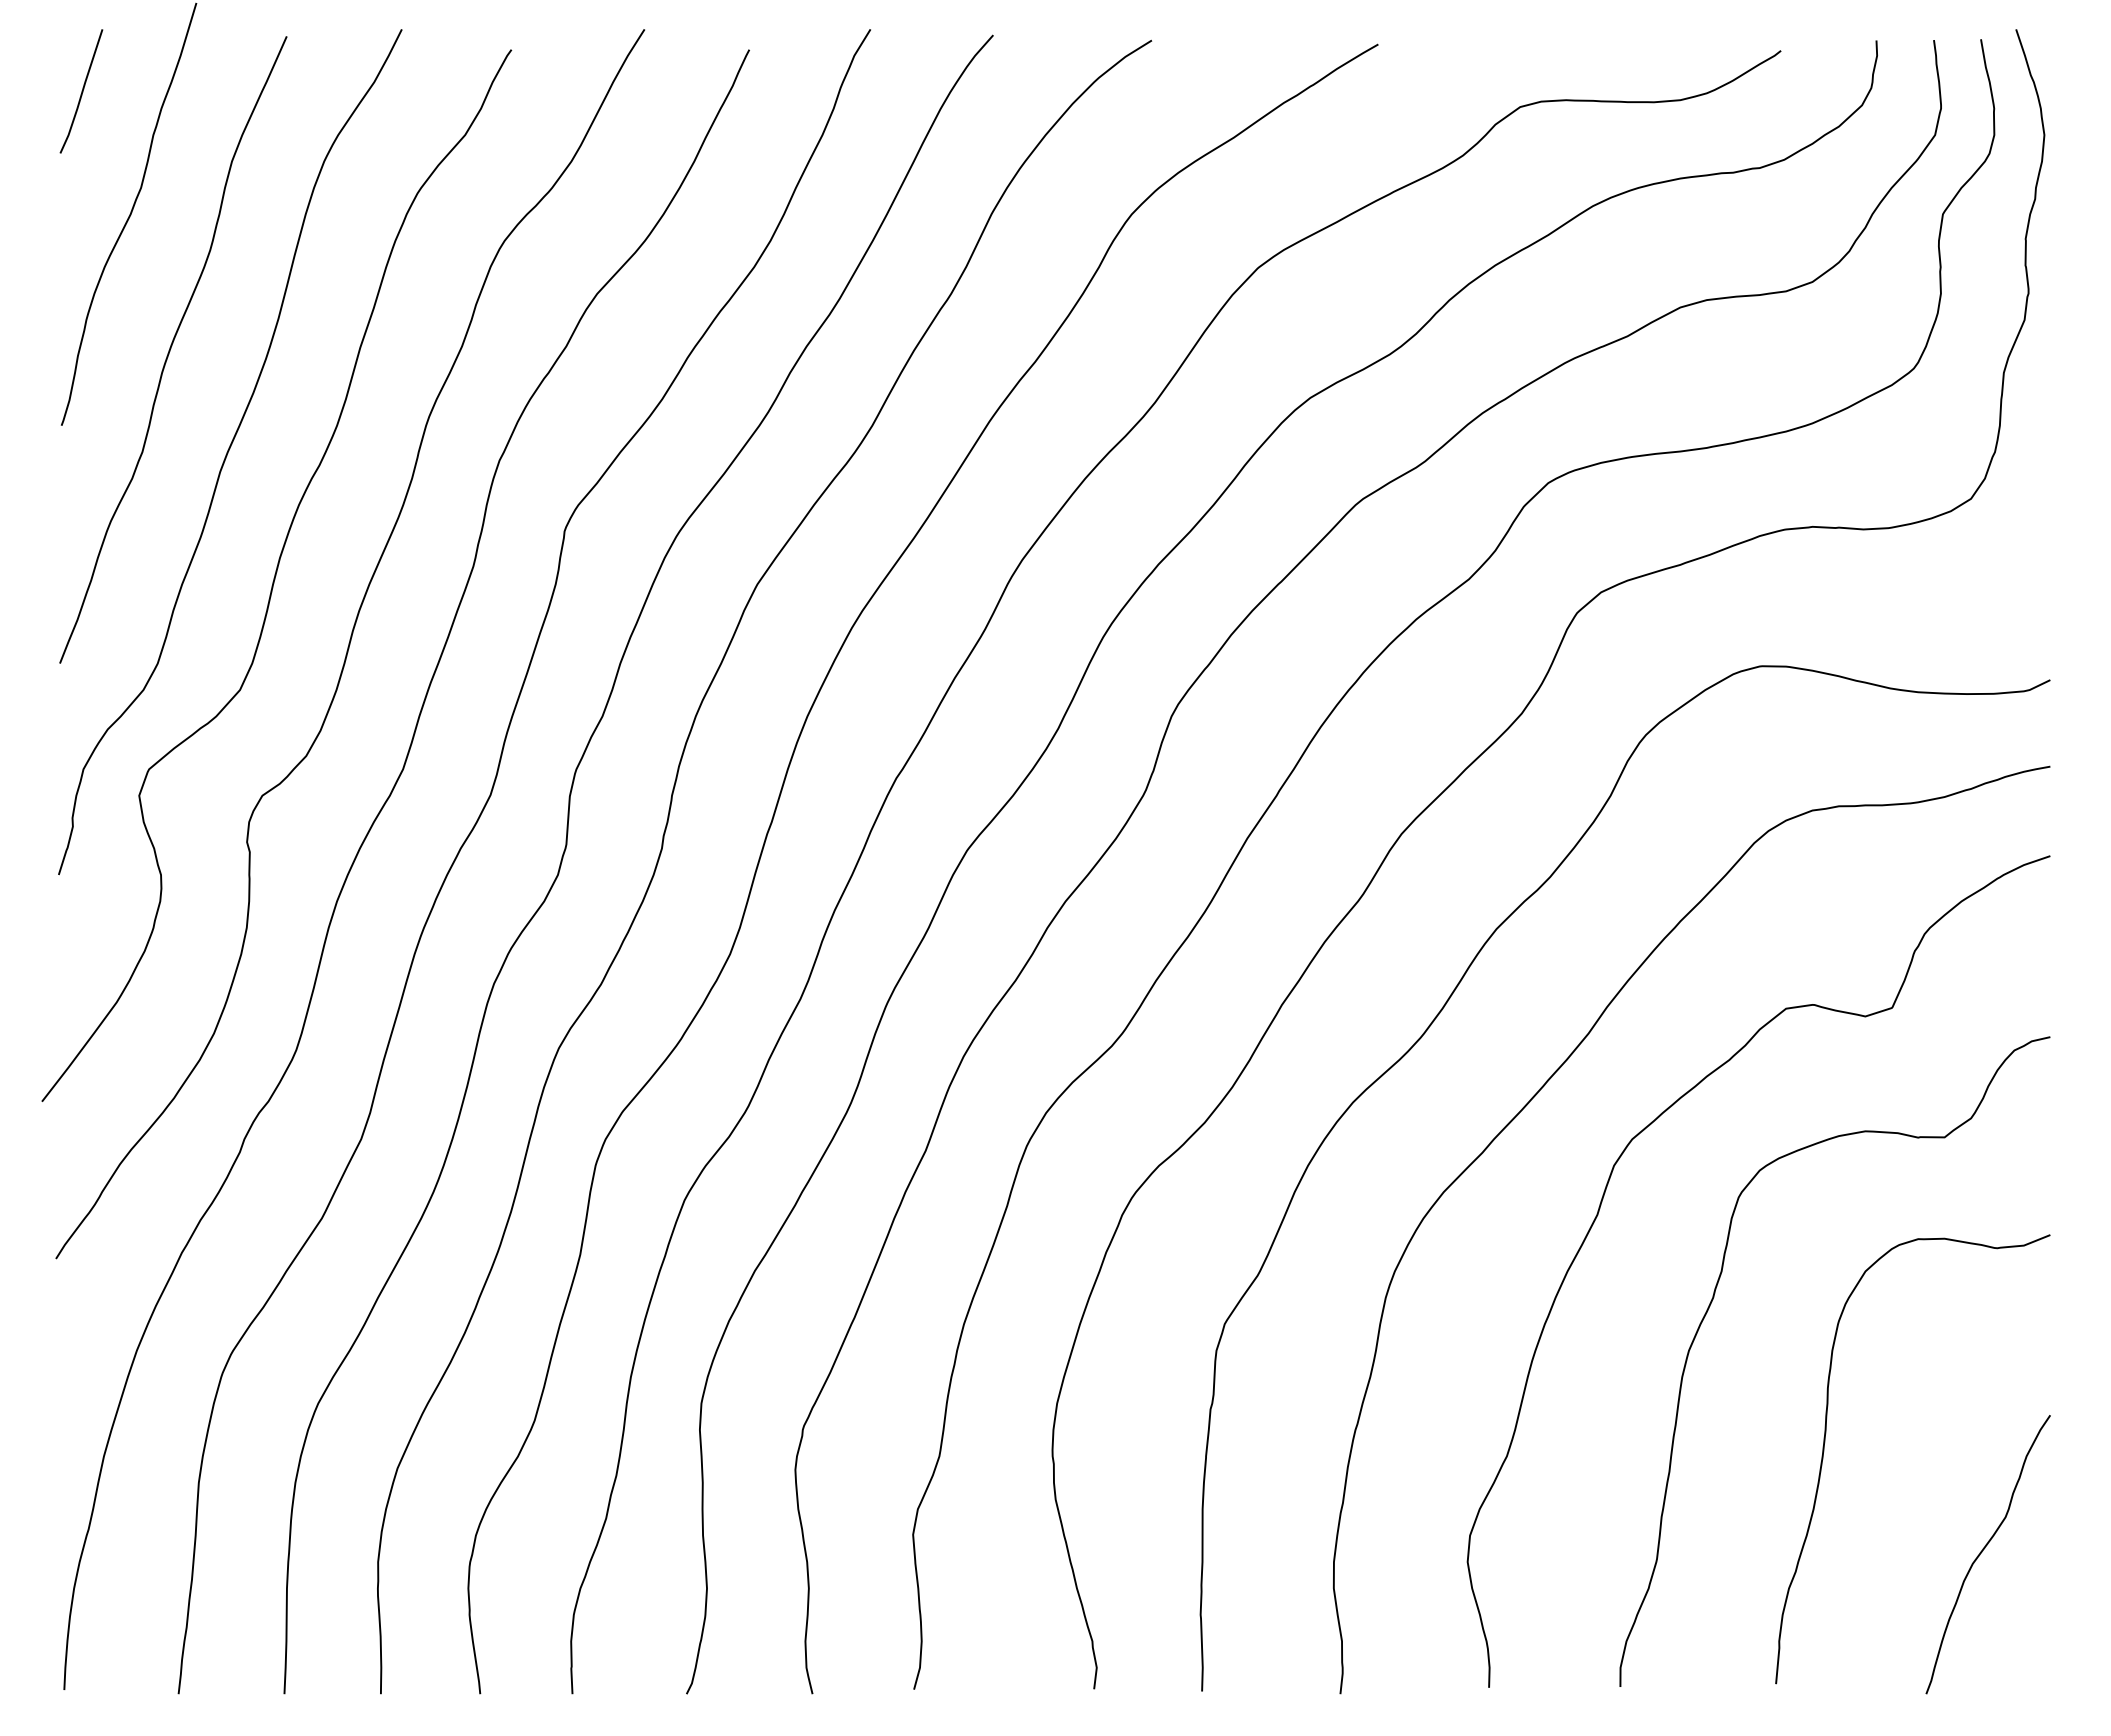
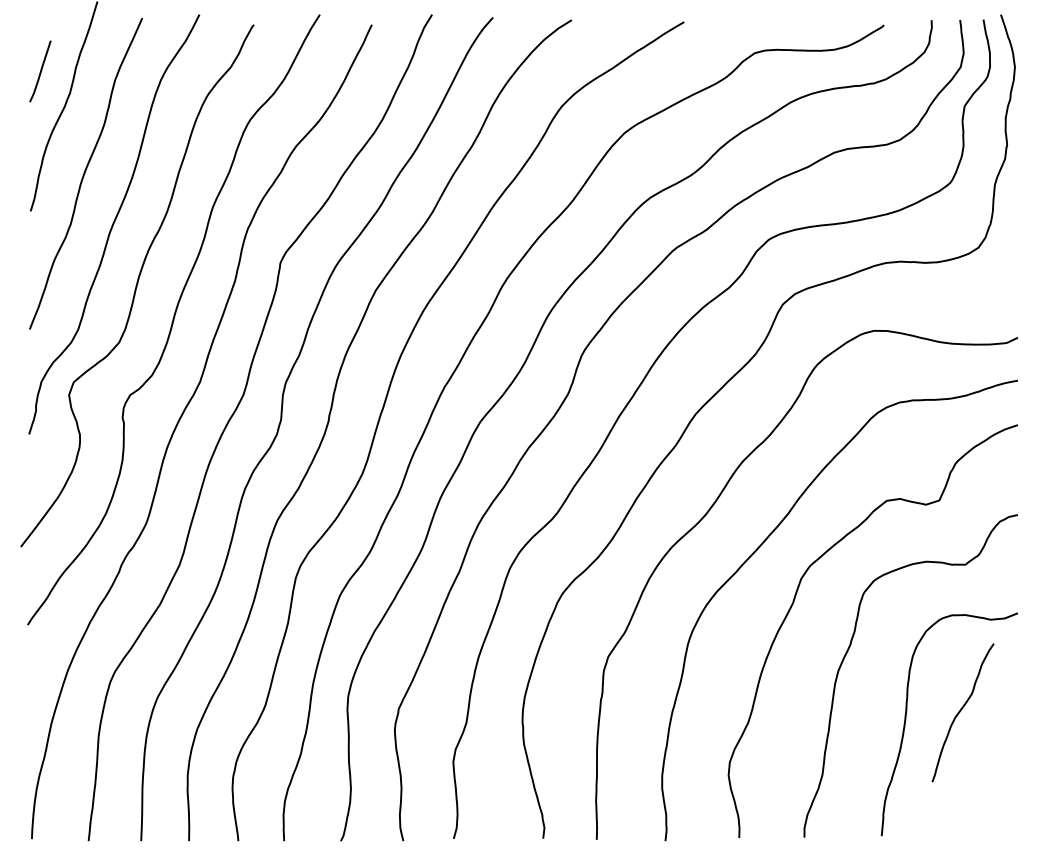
line: (81, 91) -> (40, 71), moved
curve: (1983, 1553) -> (960, 712), moved

